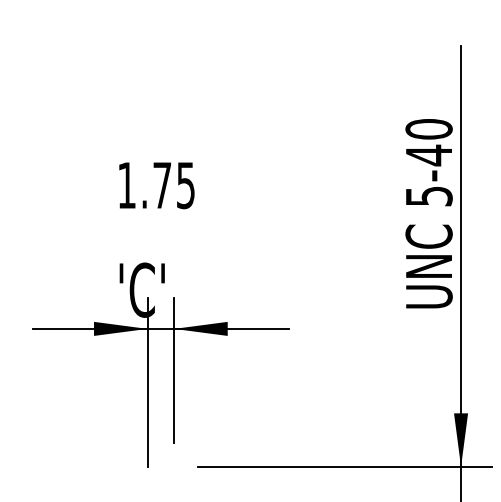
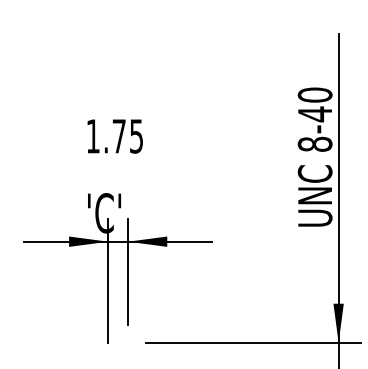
text: (428, 196) -> (314, 144), 5-40 -> 8-40

